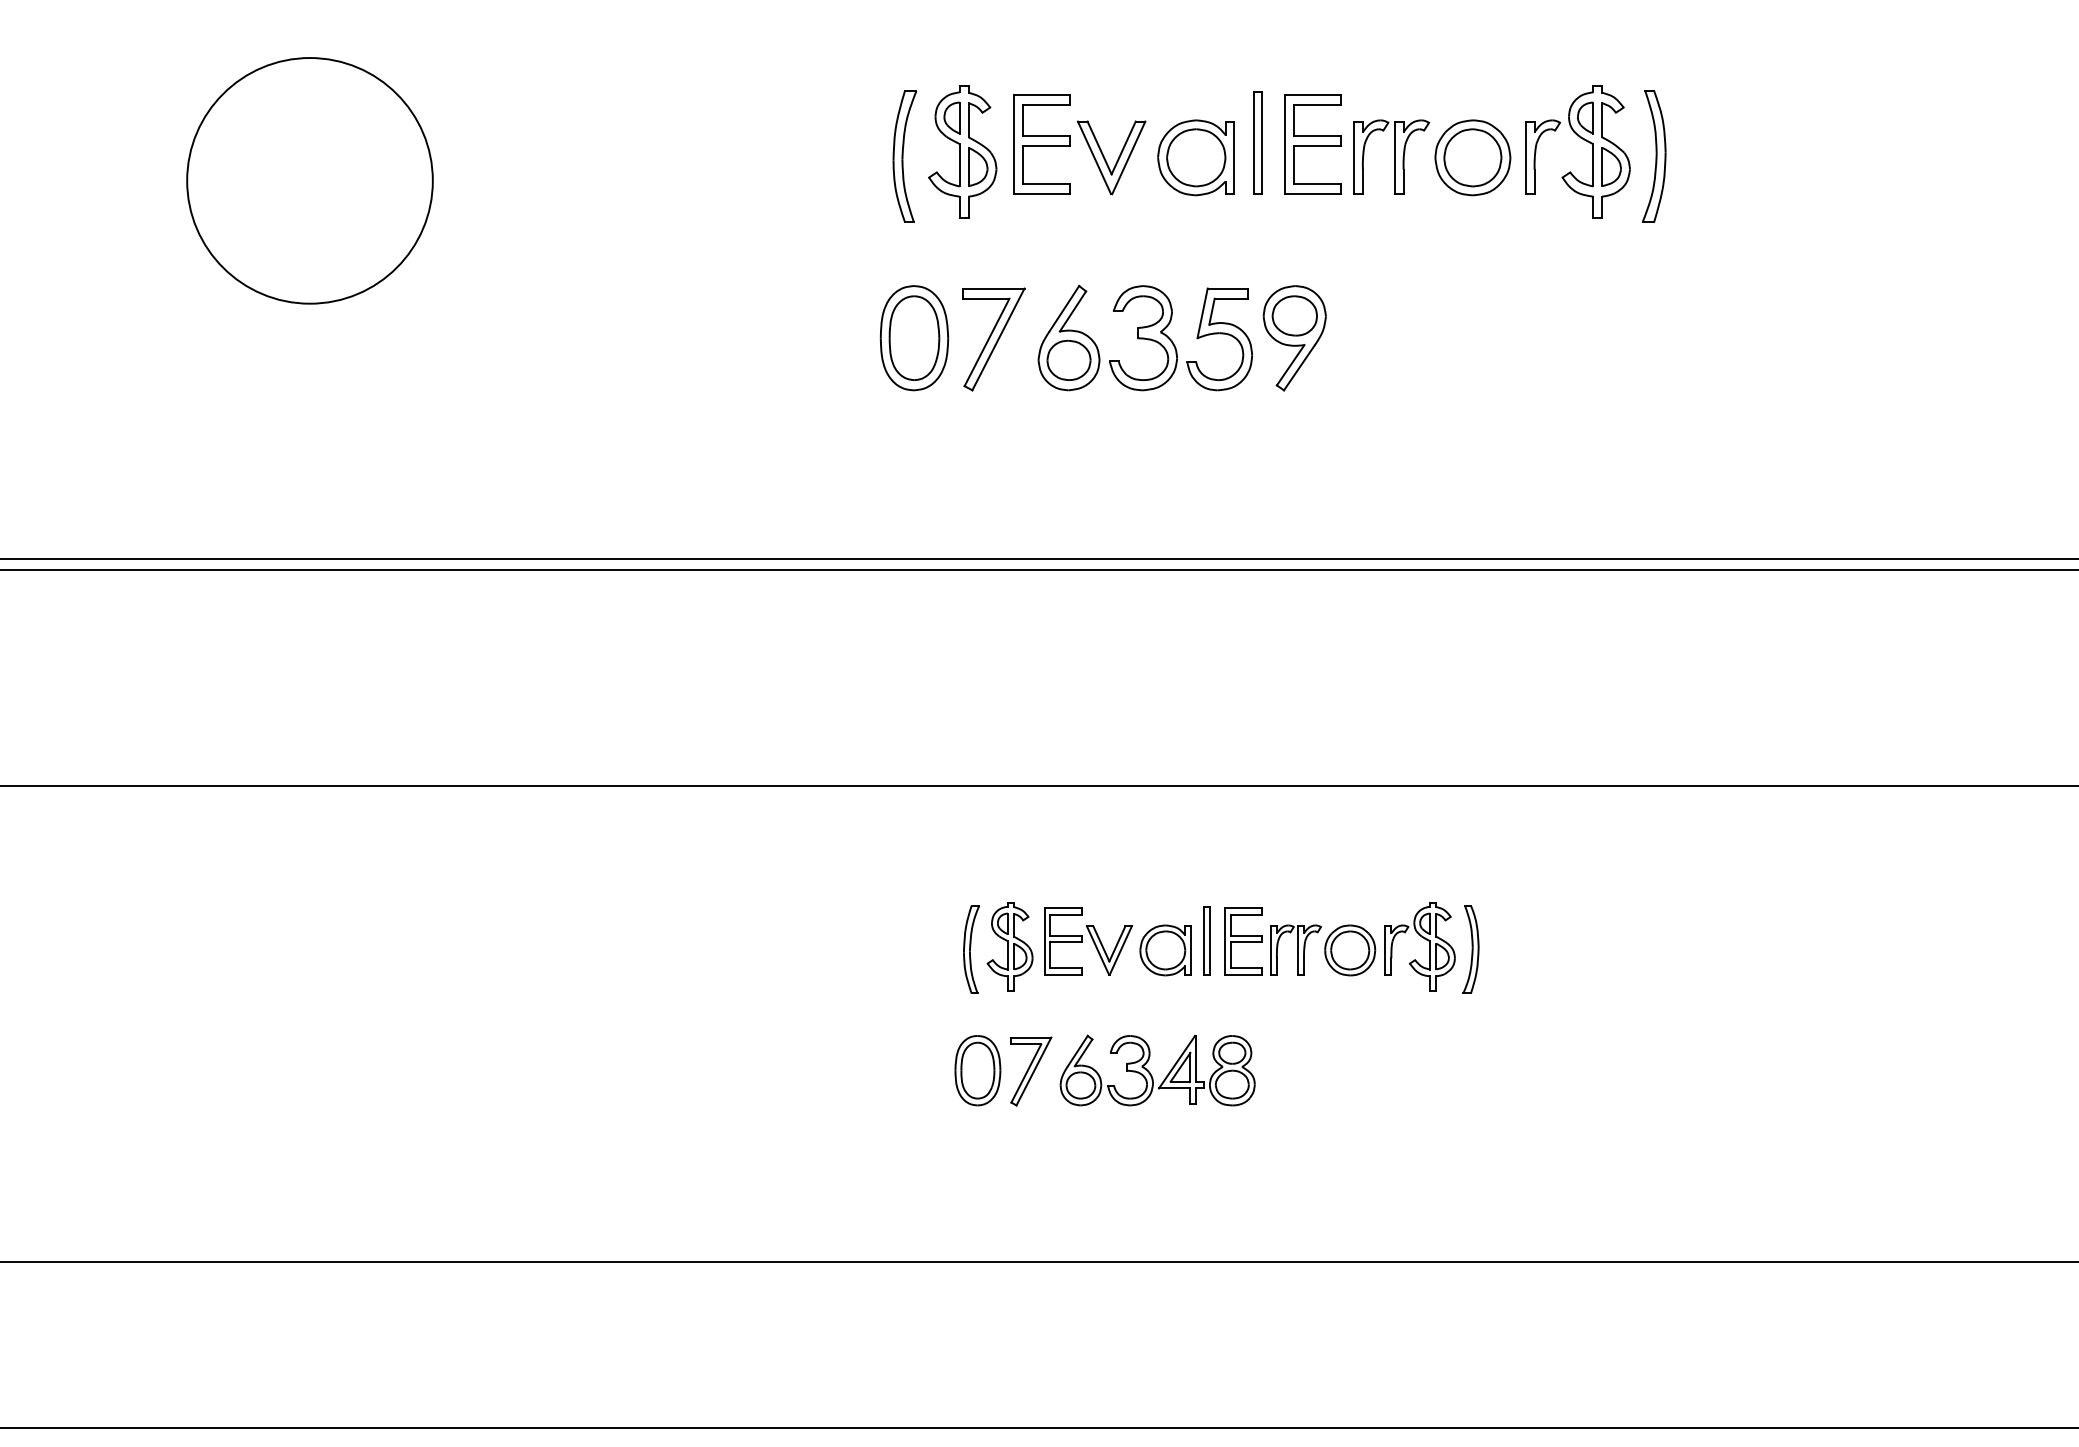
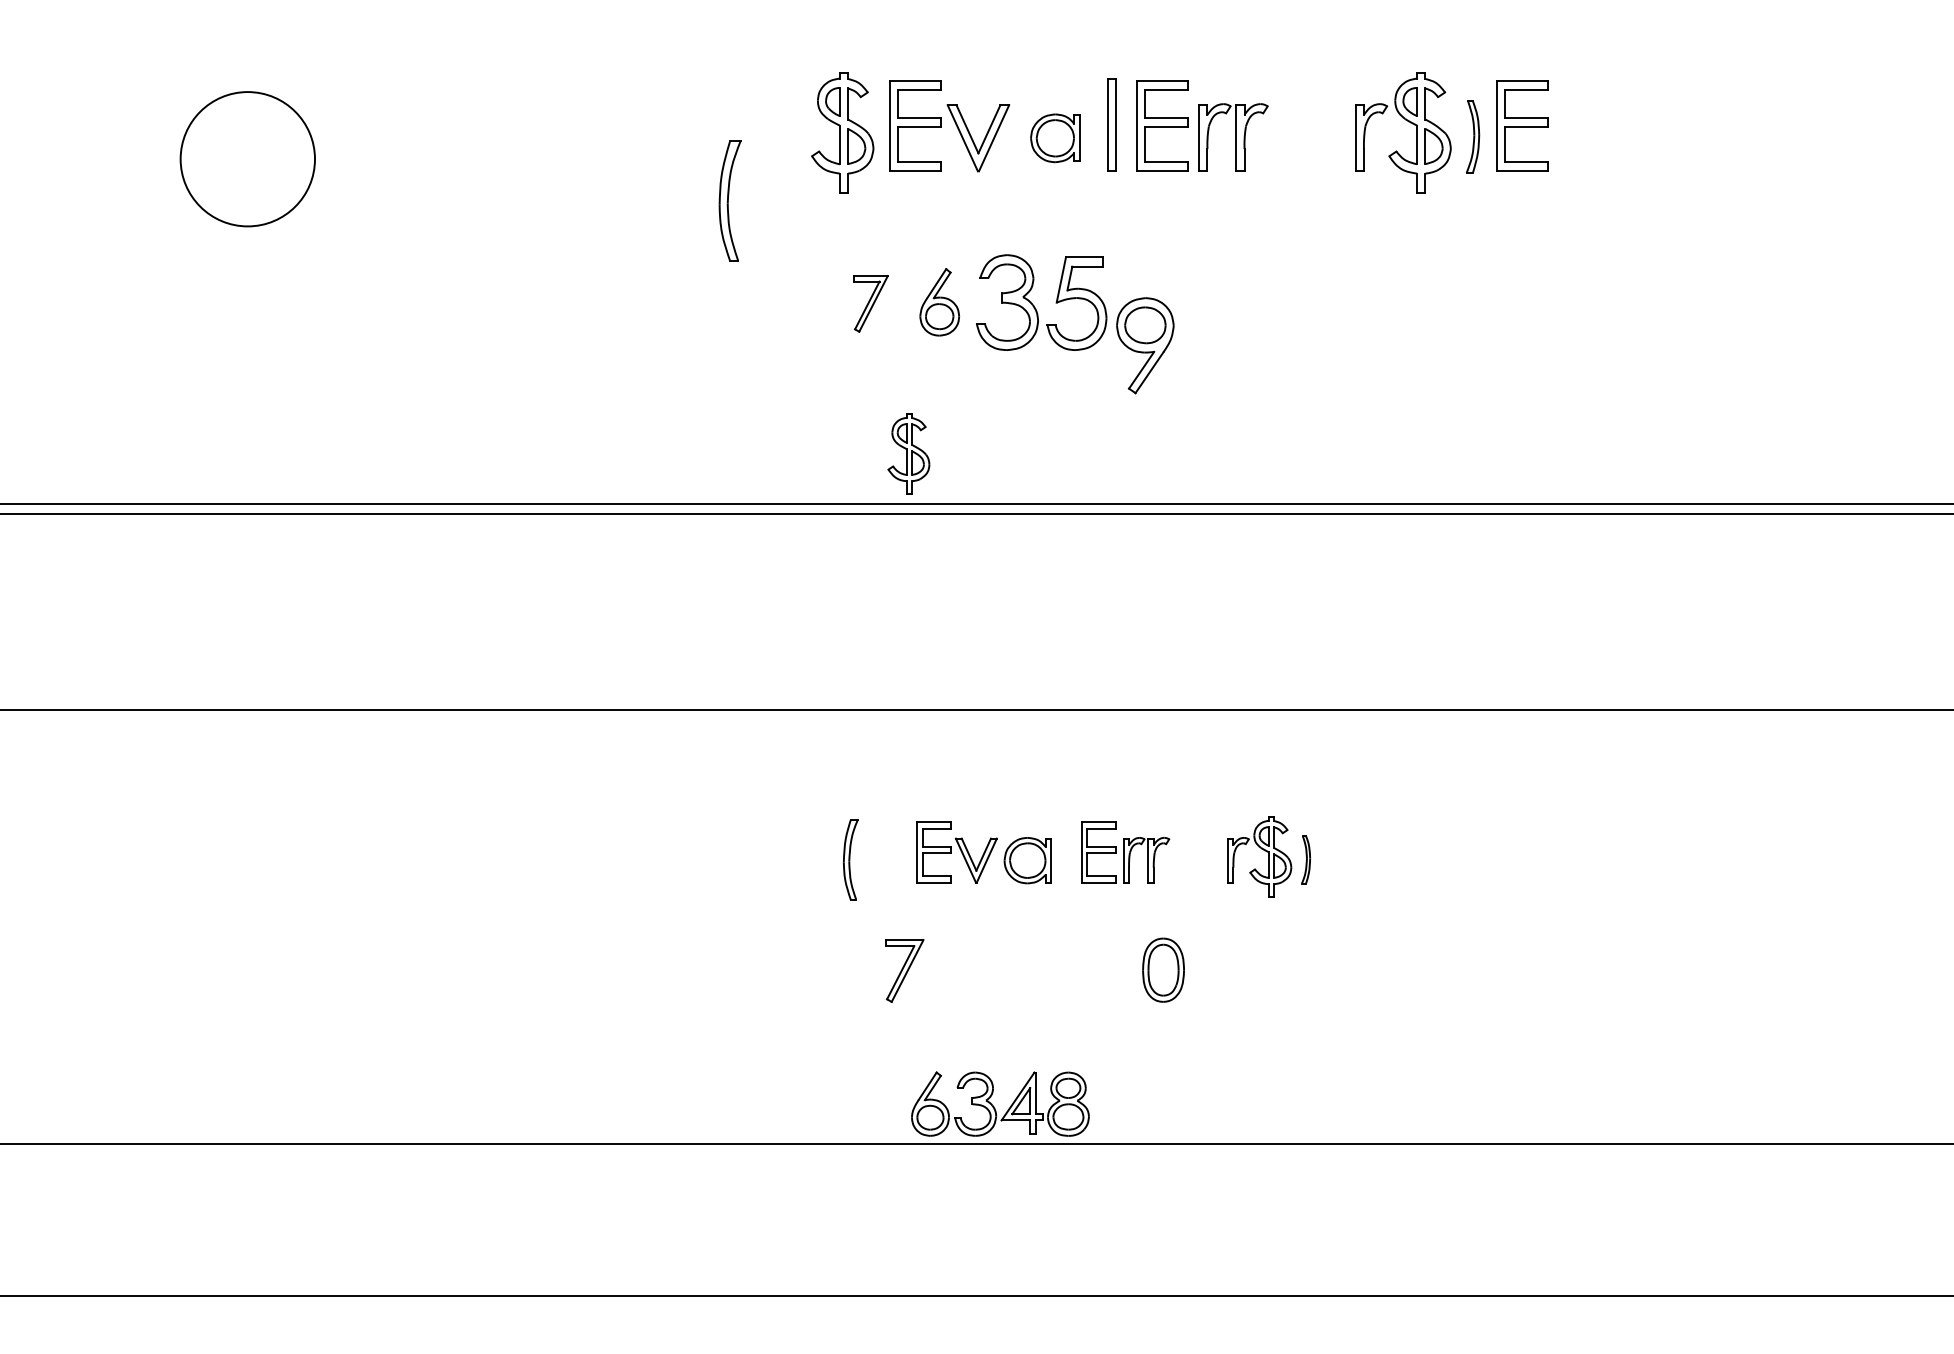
part: (1708, 143) -> (1522, 125), added
part: (904, 155) -> (729, 200), moved
part: (1653, 155) -> (1472, 136), size x0.6
part: (1195, 158) -> (1054, 138), size x0.7
part: (1472, 158) -> (1307, 138), removed
circle: (309, 181) -> (247, 159), size x0.6
part: (1068, 336) -> (939, 301), size x0.7
part: (914, 338) -> (798, 302), removed
part: (1294, 338) -> (1145, 345), moved
part: (993, 339) -> (870, 303), size x0.6
part: (1207, 940) -> (1065, 851), removed
part: (1009, 945) -> (908, 453), moved
part: (1470, 949) -> (1305, 859), size x0.6
part: (1349, 950) -> (1195, 860), removed
part: (977, 1069) -> (1163, 969), moved
part: (1151, 1073) -> (994, 1106), moved

